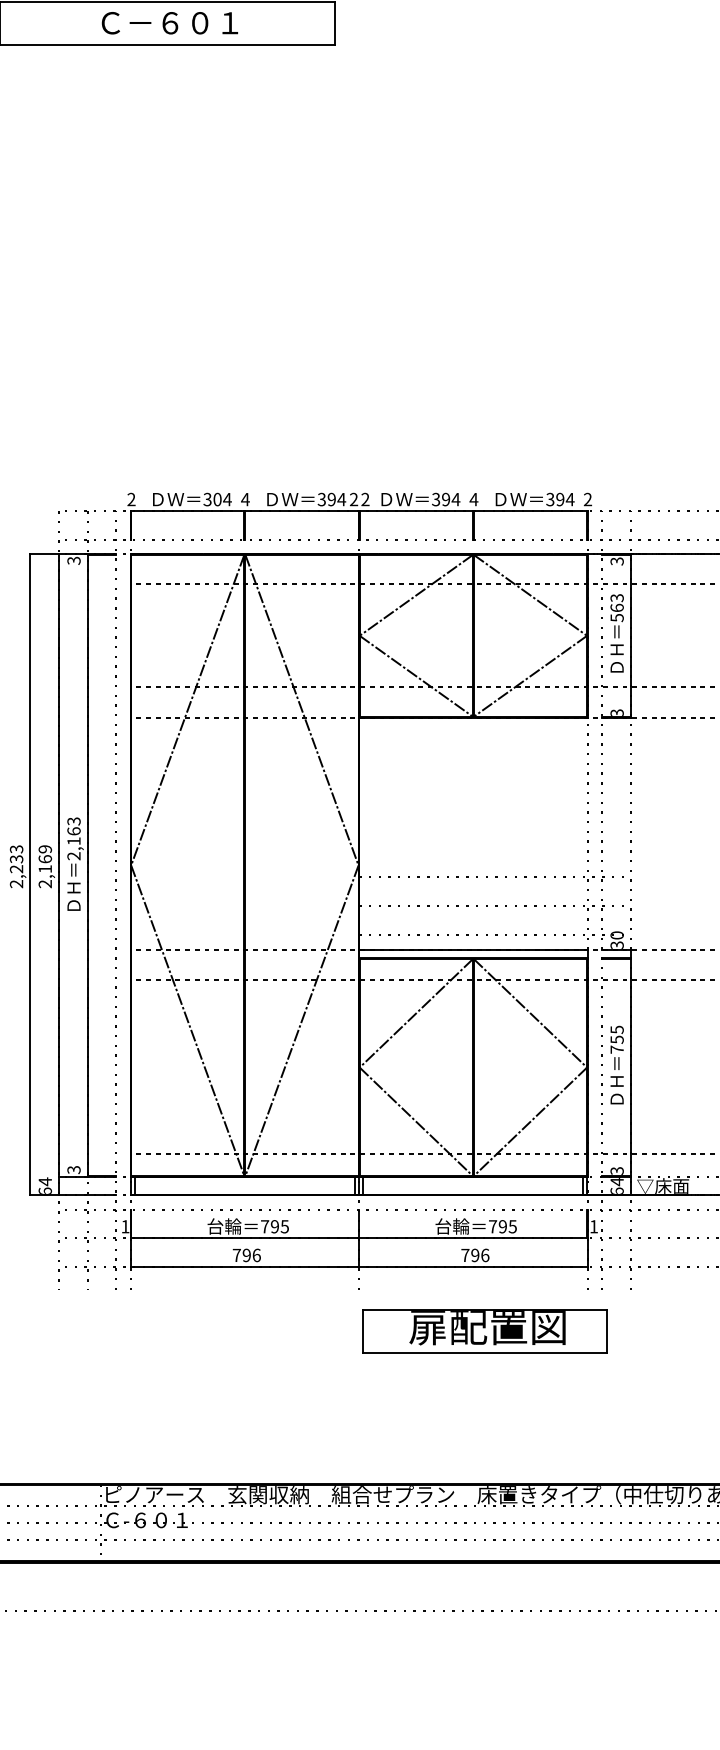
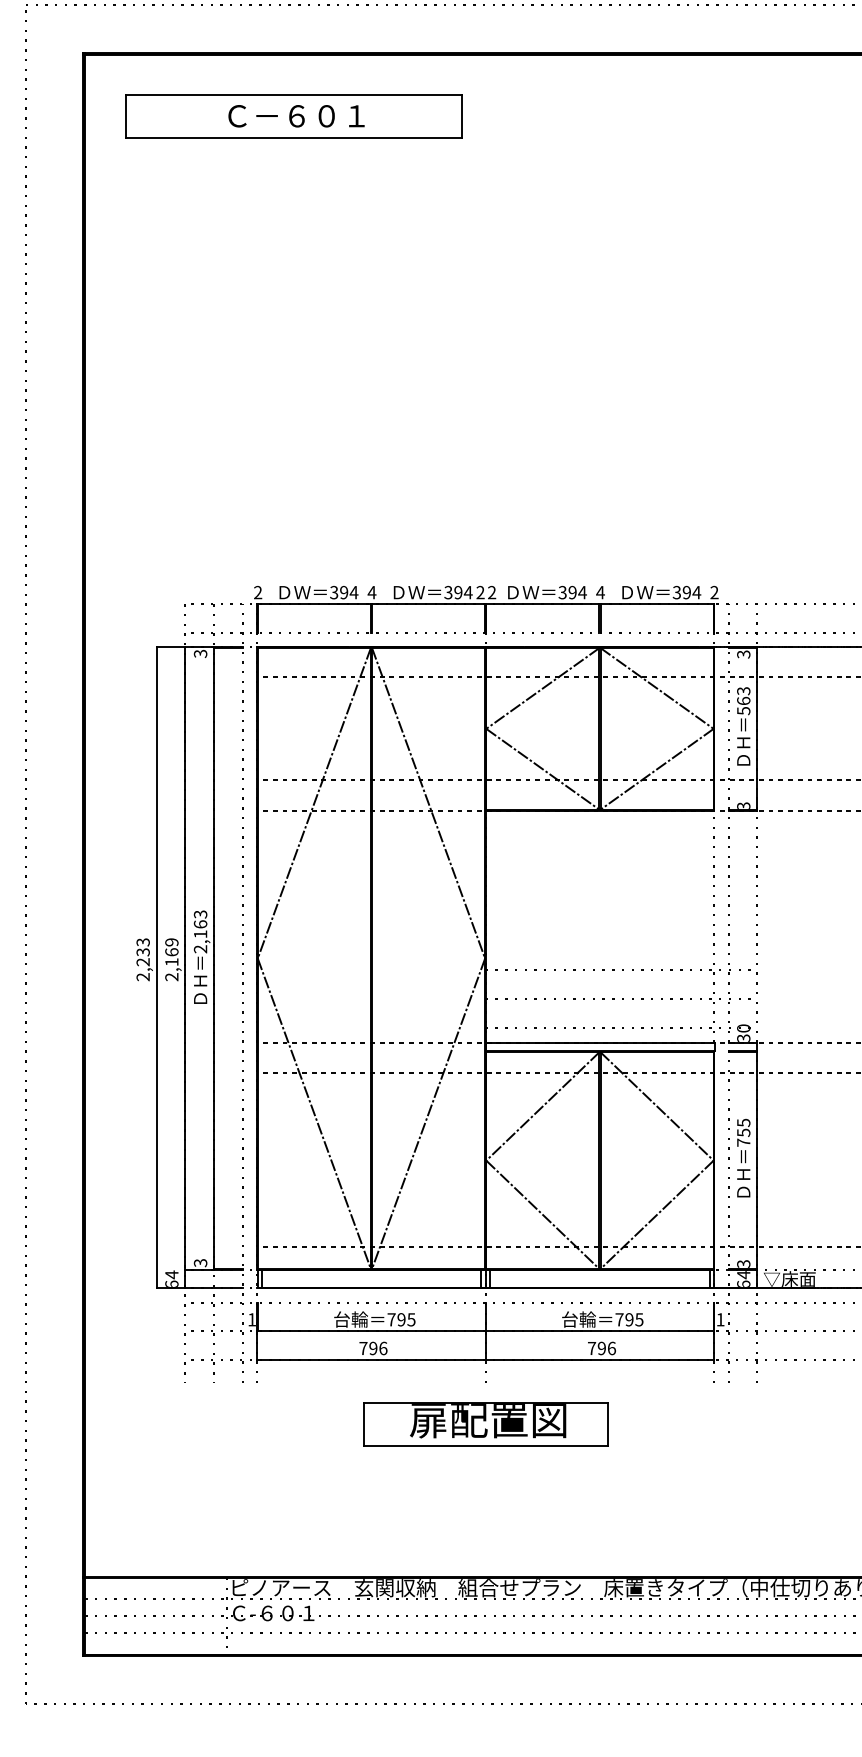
text: (217, 499) -> (344, 592), 304 -> 394
part: (484, 1331) -> (485, 1424), moved

